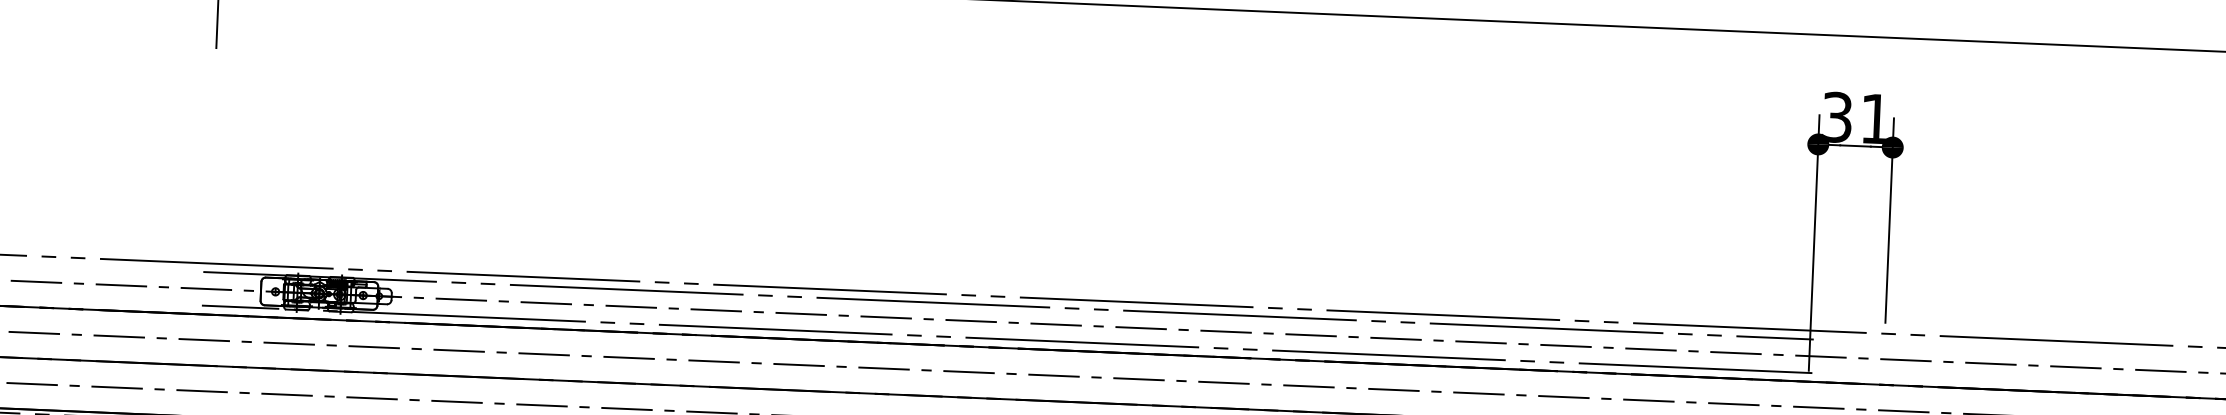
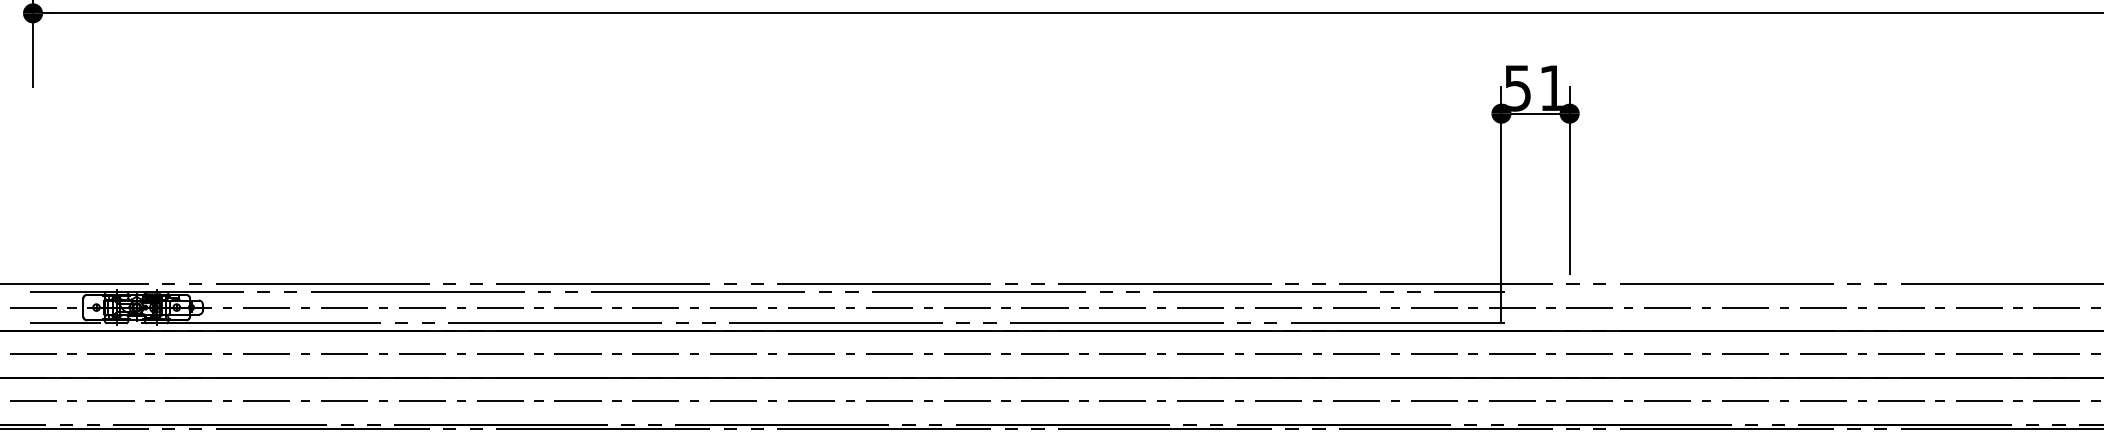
text: (1838, 116) -> (1518, 87), 31 -> 51

